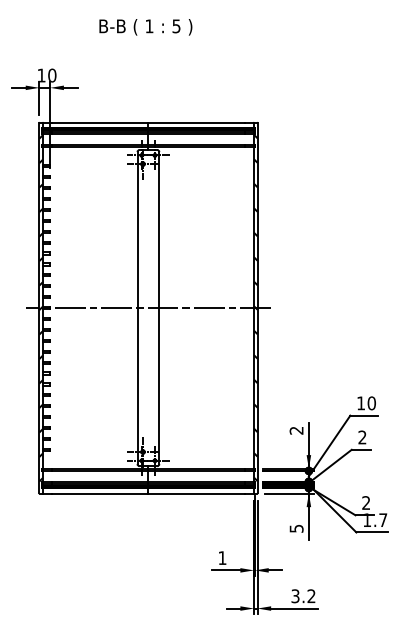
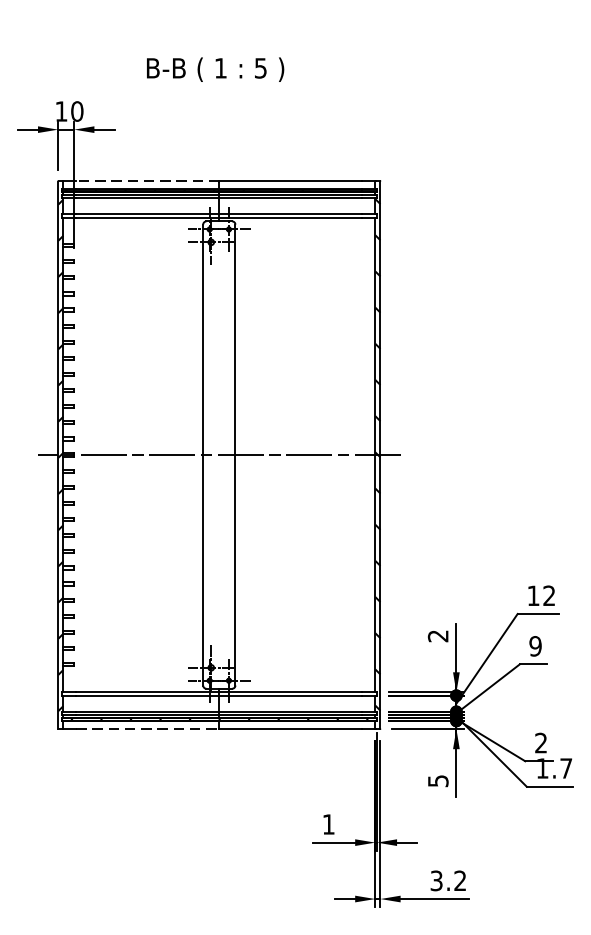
text: (145, 27) -> (214, 70), moved
line: (99, 122) -> (147, 180), solid -> dashed
text: (371, 403) -> (548, 596), 10 -> 12
text: (362, 437) -> (535, 646), 2 -> 9
line: (100, 493) -> (148, 729), solid -> dashed

